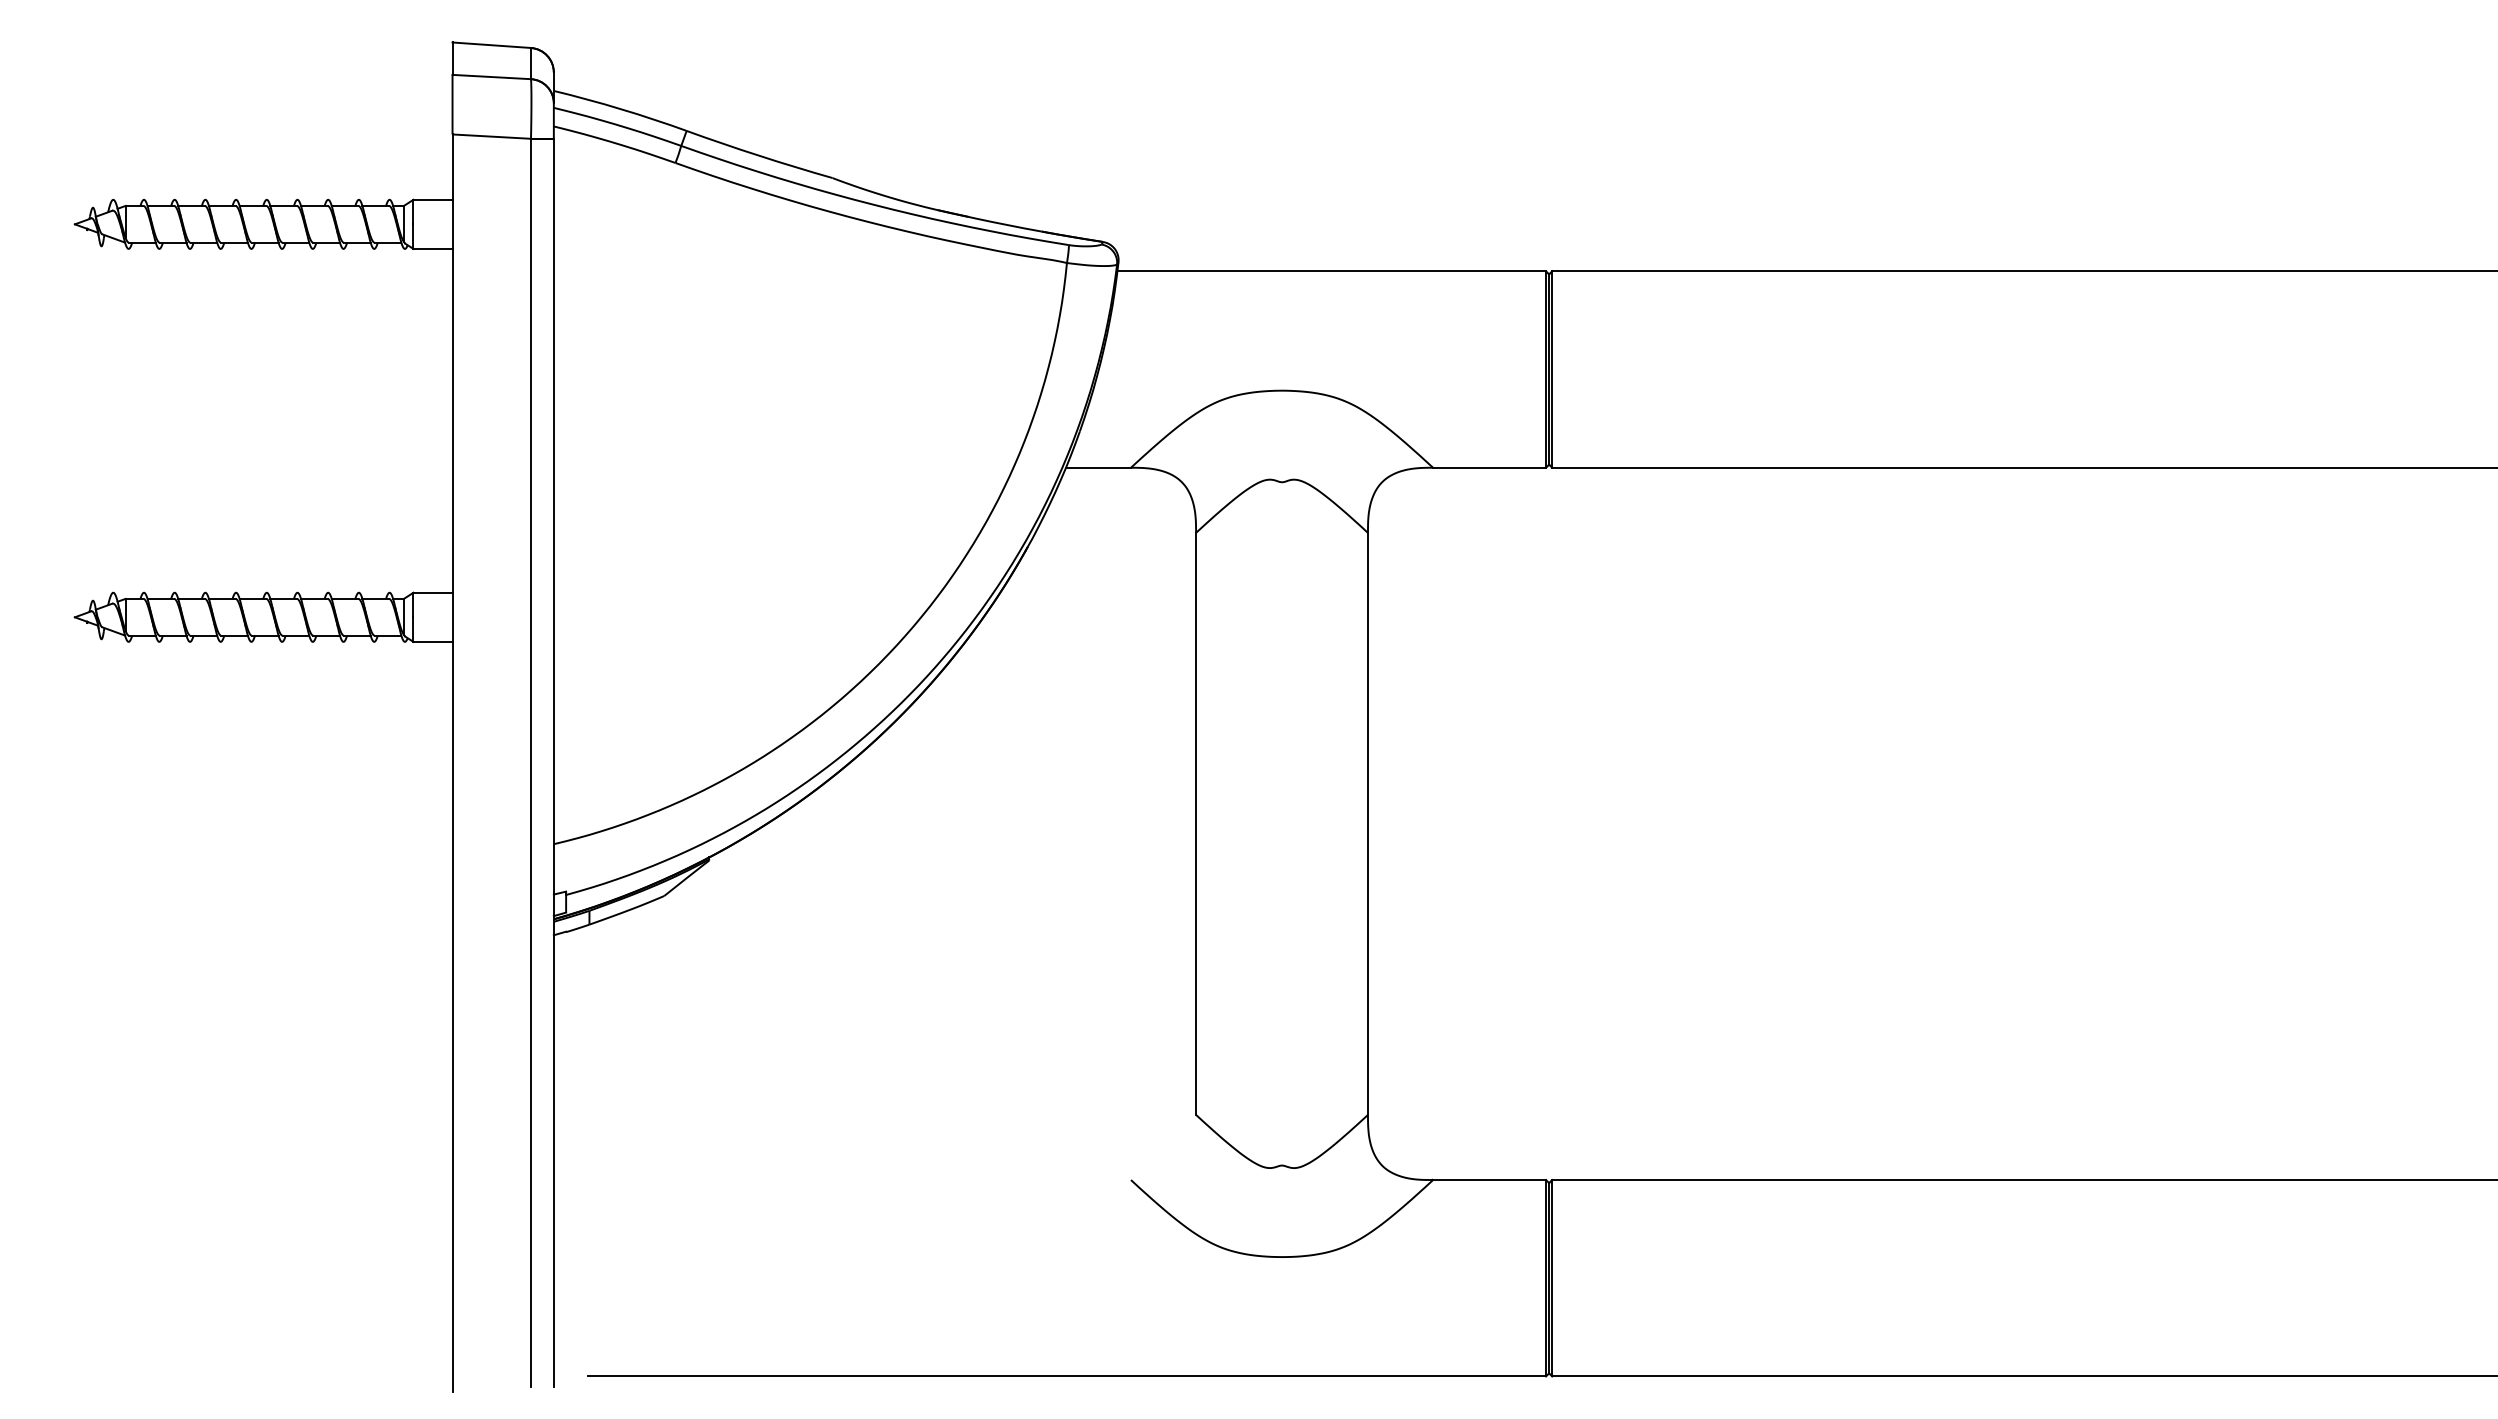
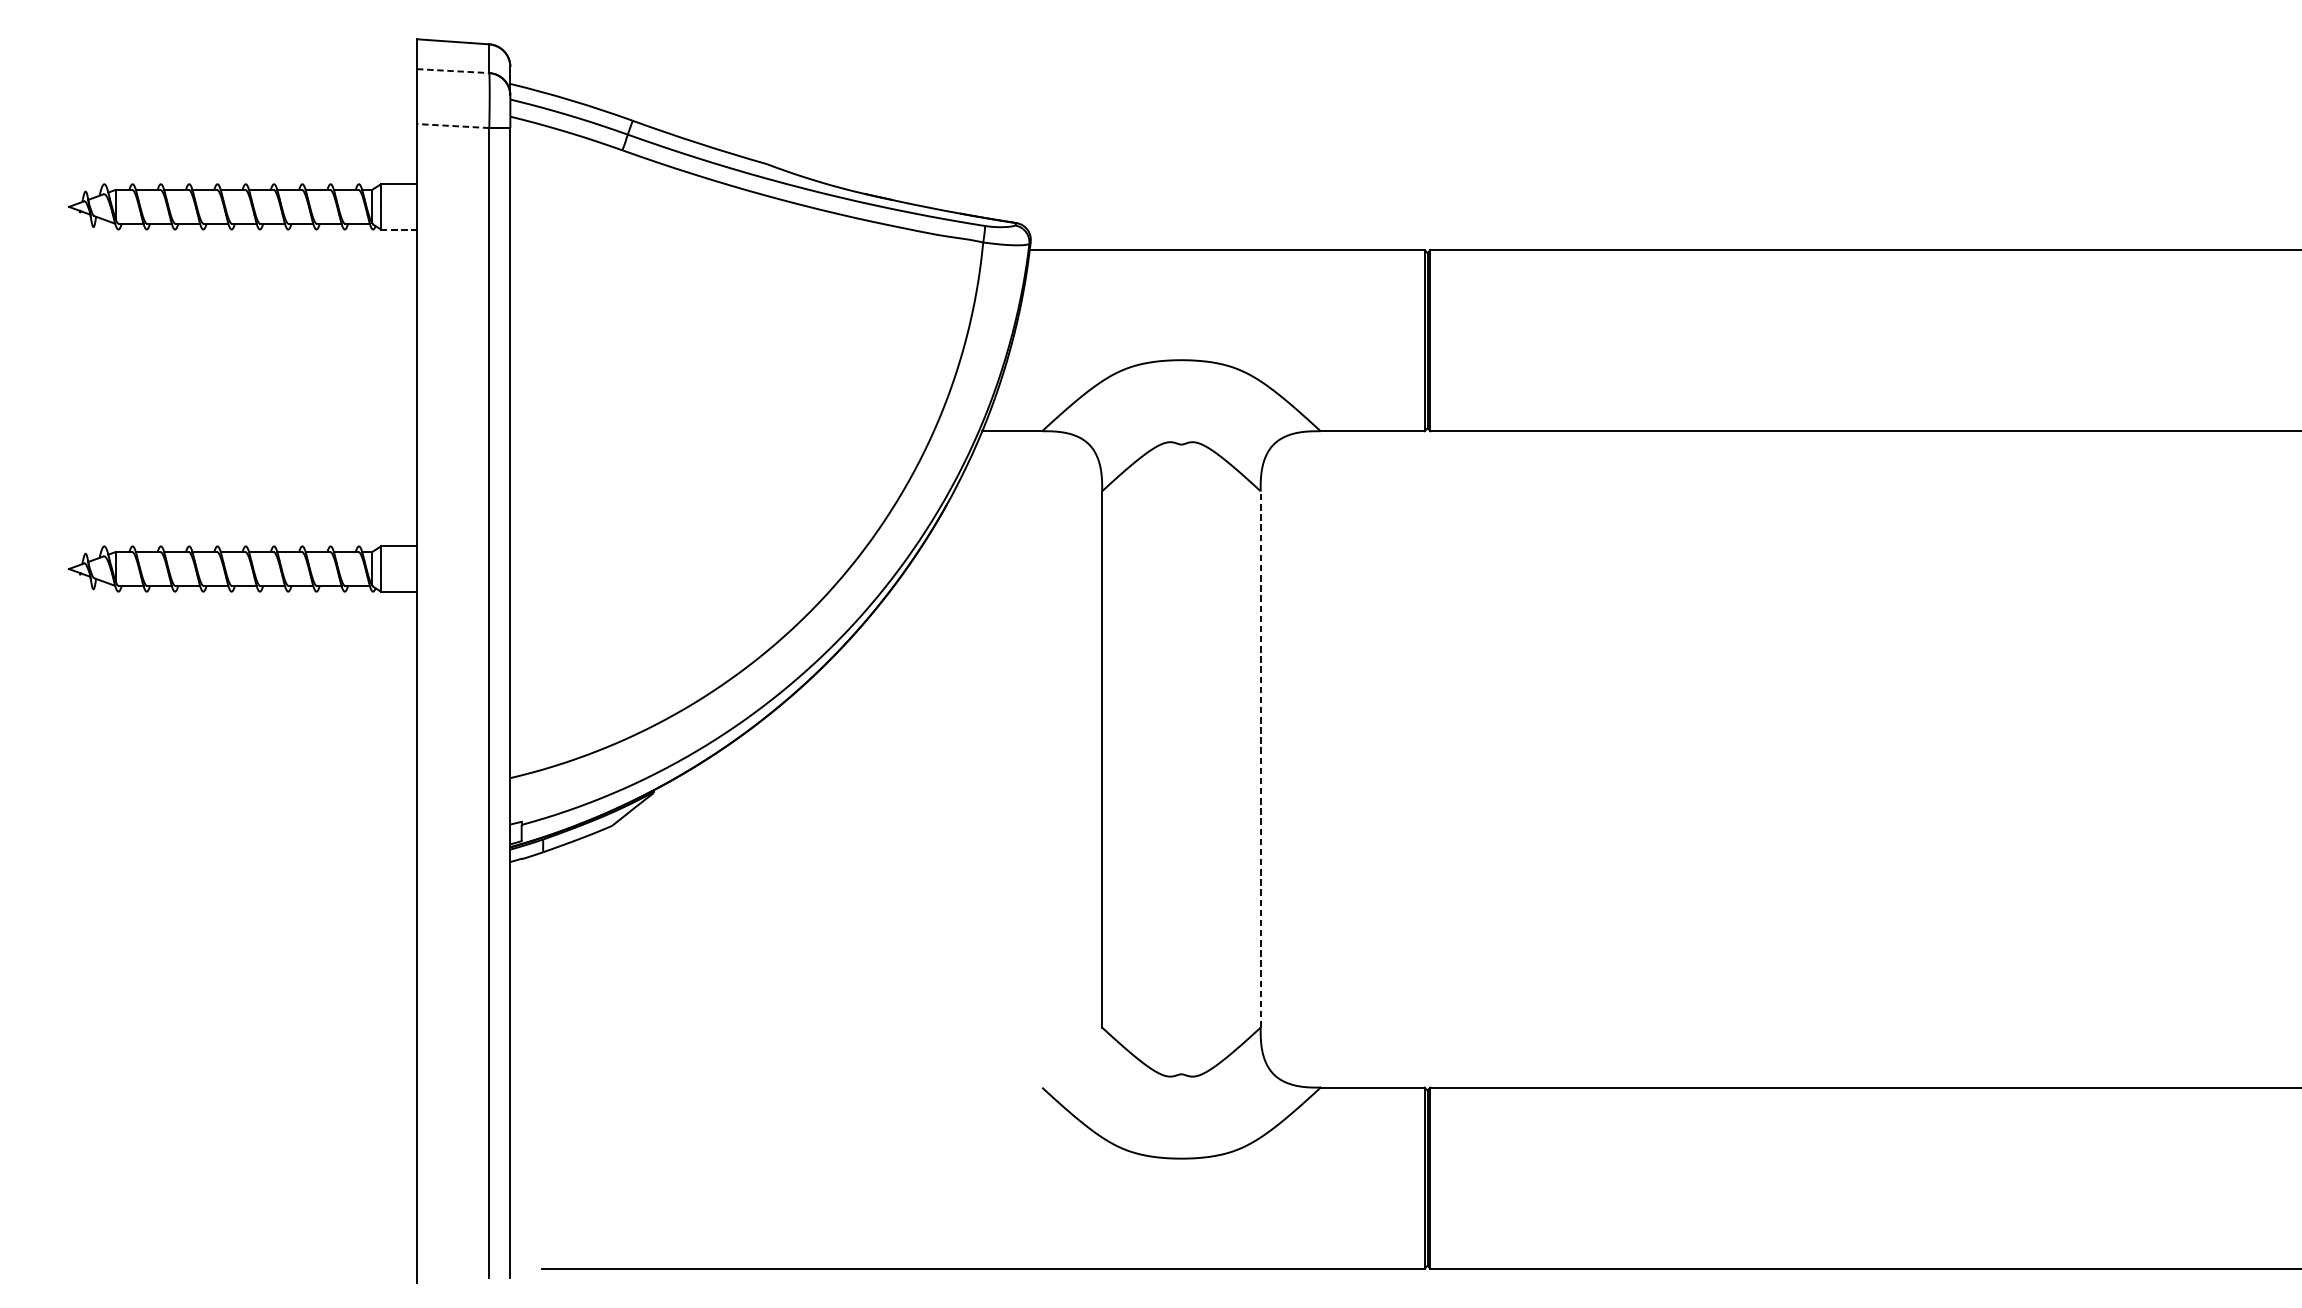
line: (492, 77) -> (453, 71), solid -> dashed
line: (491, 136) -> (452, 125), solid -> dashed
line: (432, 248) -> (398, 229), solid -> dashed
line: (1367, 823) -> (1260, 759), solid -> dashed

